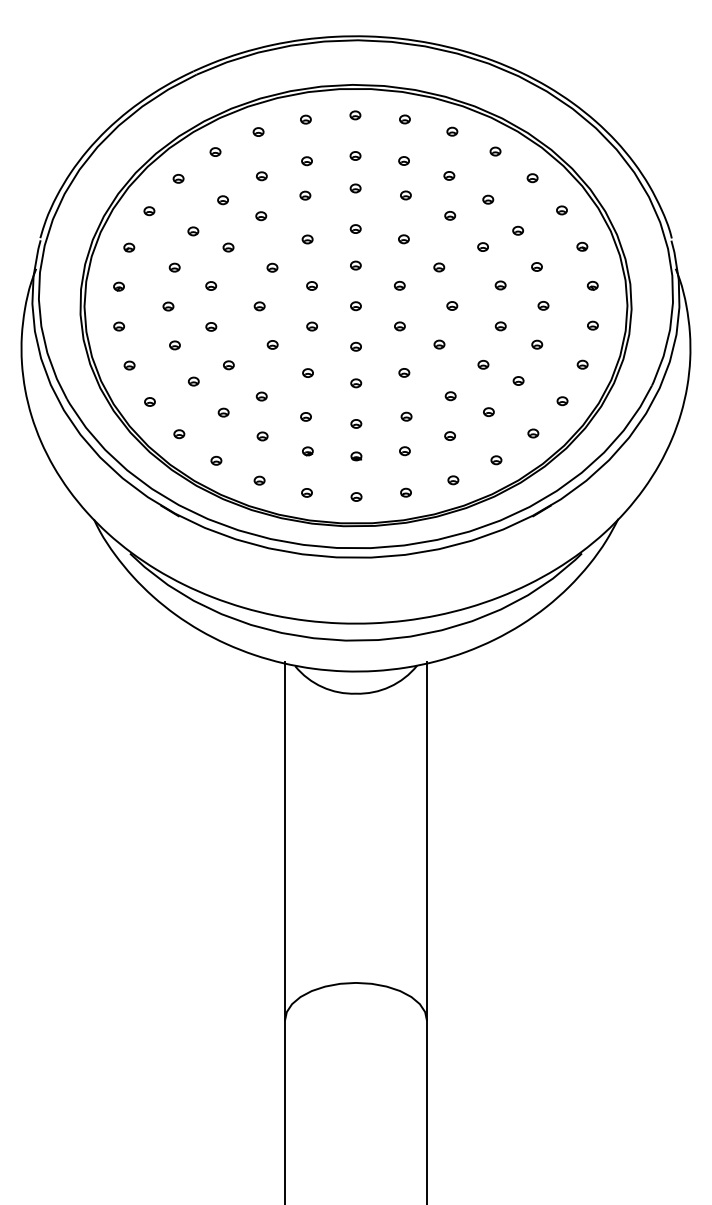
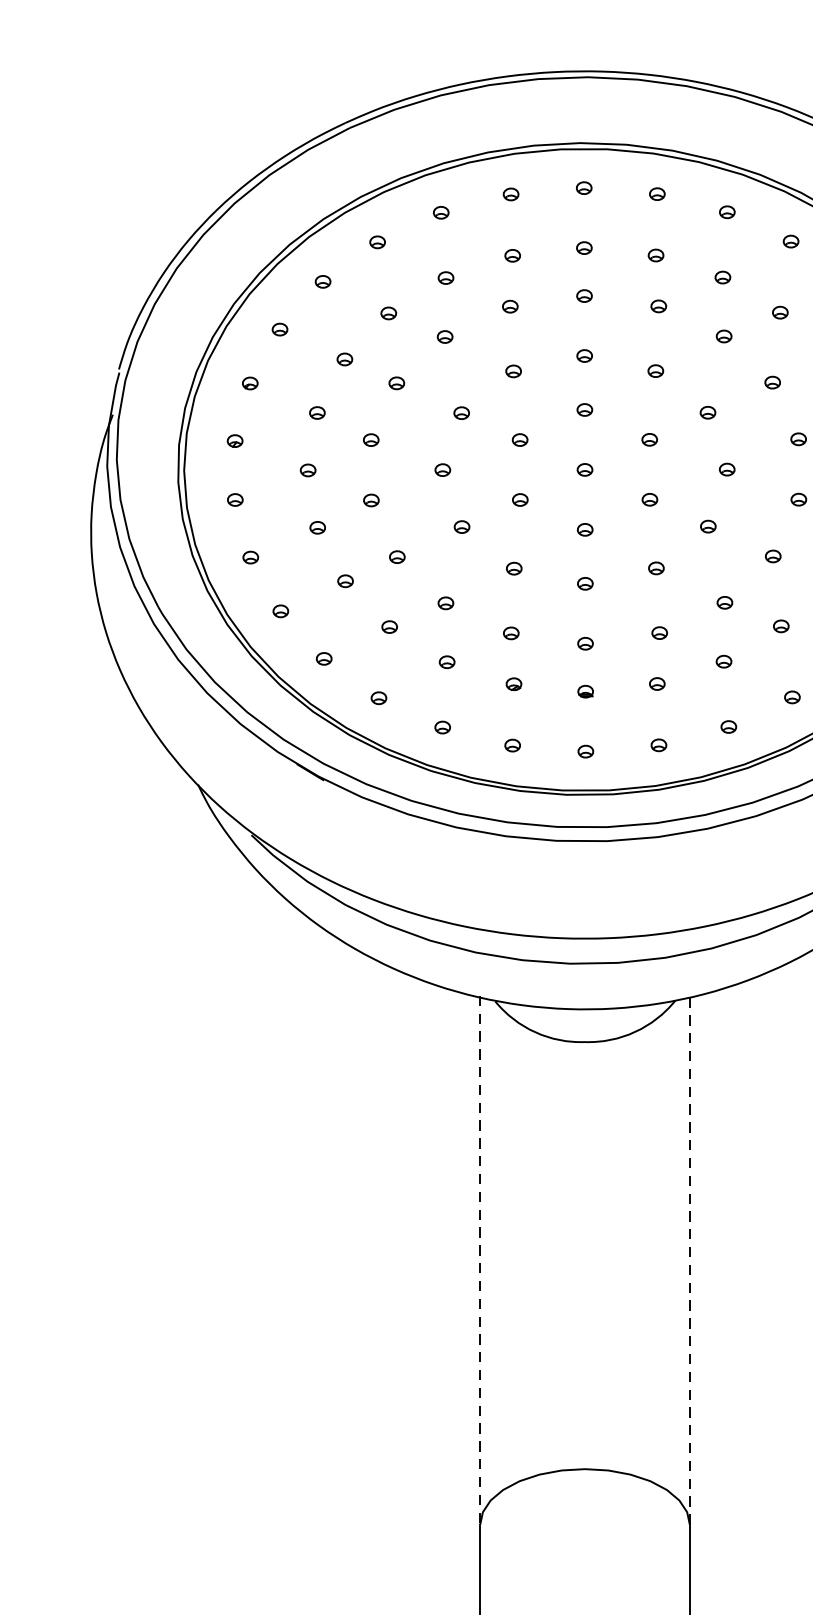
line: (426, 840) -> (689, 1258), solid -> dashed
line: (285, 841) -> (480, 1260), solid -> dashed

